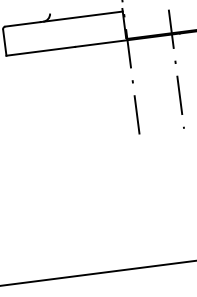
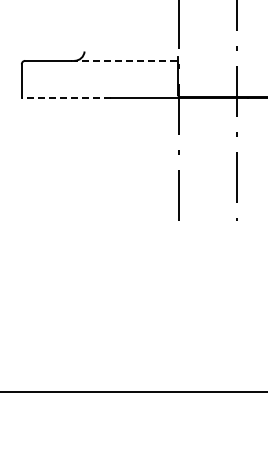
line: (82, 16) -> (125, 60), solid -> dashed
line: (40, 51) -> (66, 98), solid -> dashed

